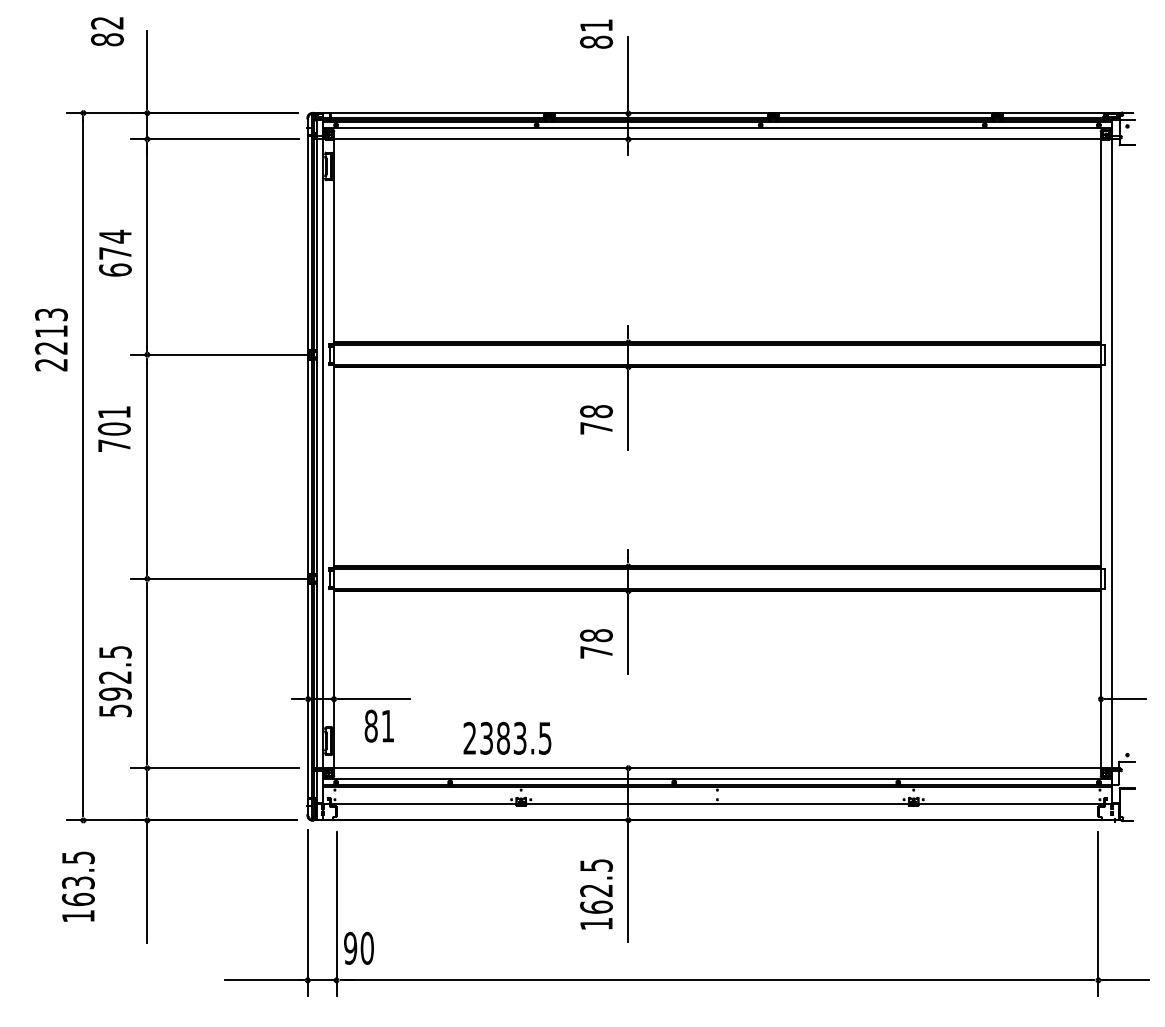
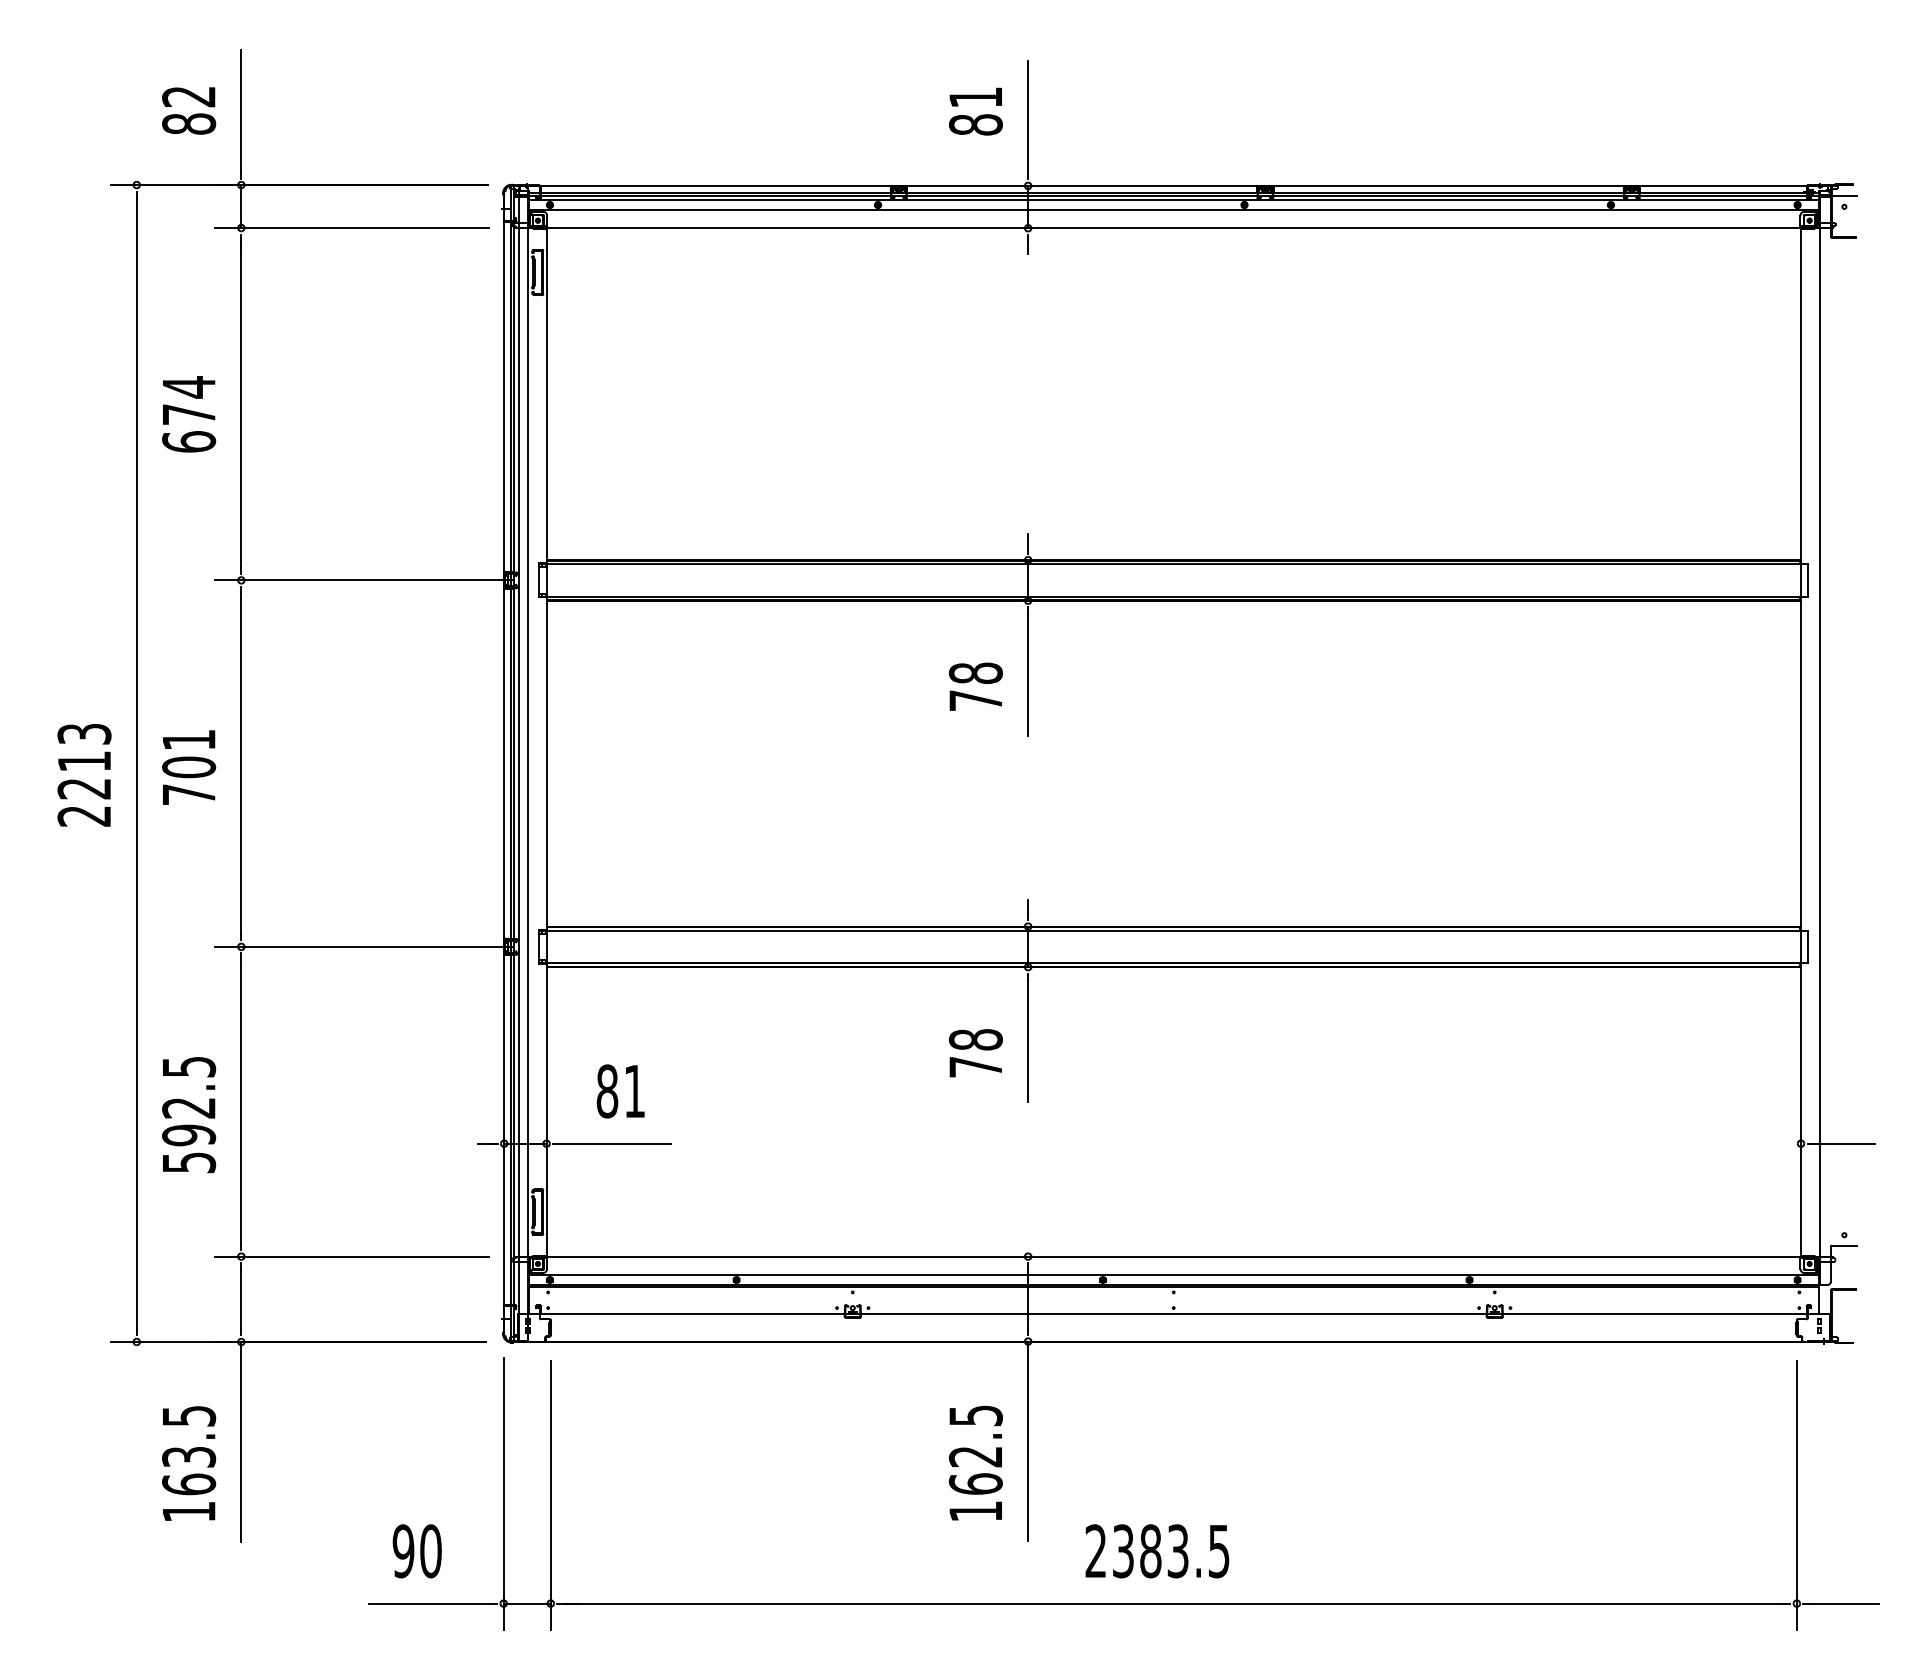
text: (107, 31) -> (189, 110), moved
text: (596, 33) -> (975, 110), moved
text: (51, 339) -> (84, 774), moved
text: (114, 428) -> (189, 766), moved
text: (378, 725) -> (619, 1090), moved
text: (507, 737) -> (1157, 1549), moved
text: (78, 886) -> (189, 1463), moved
text: (358, 947) -> (416, 1549), moved

